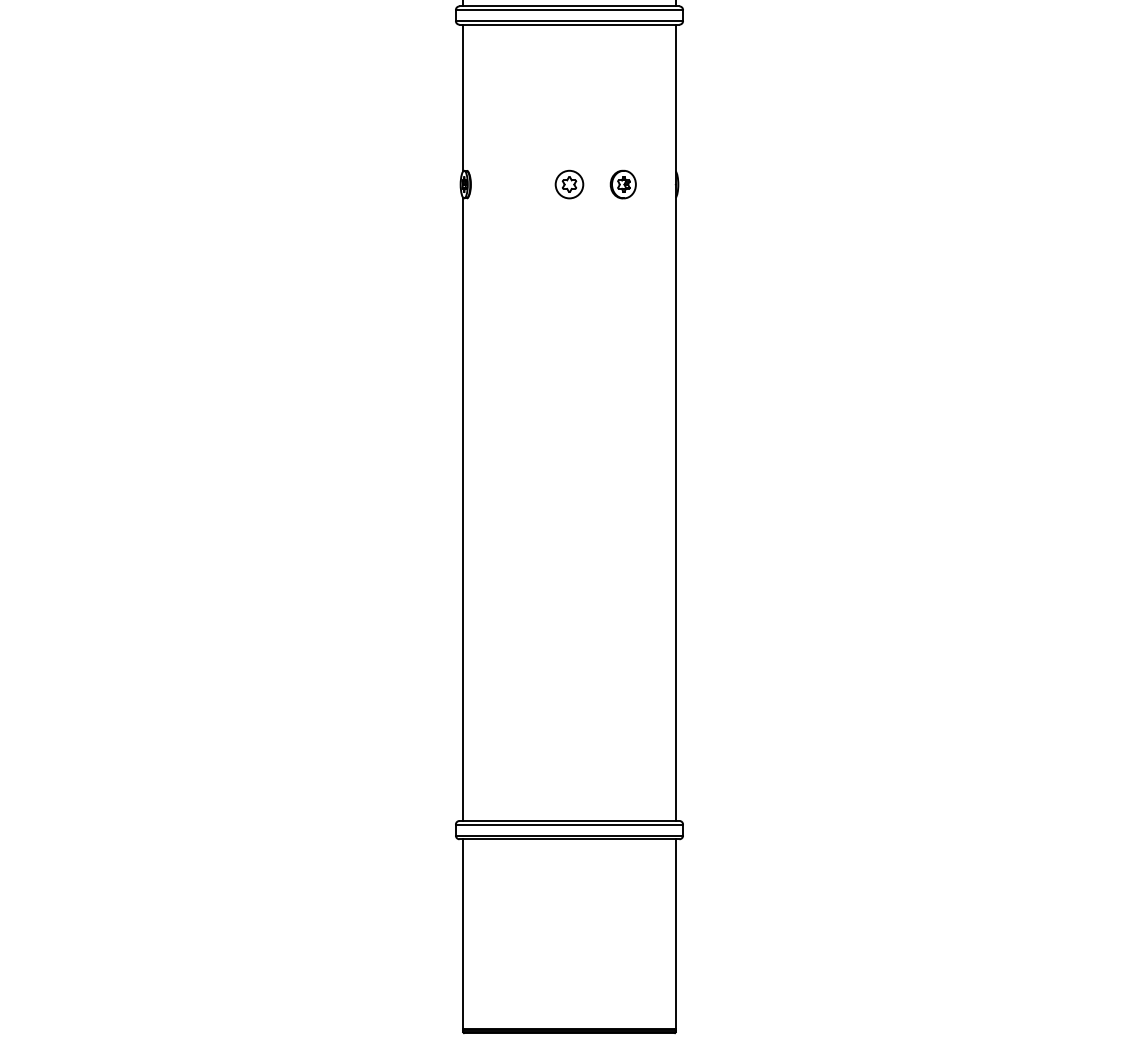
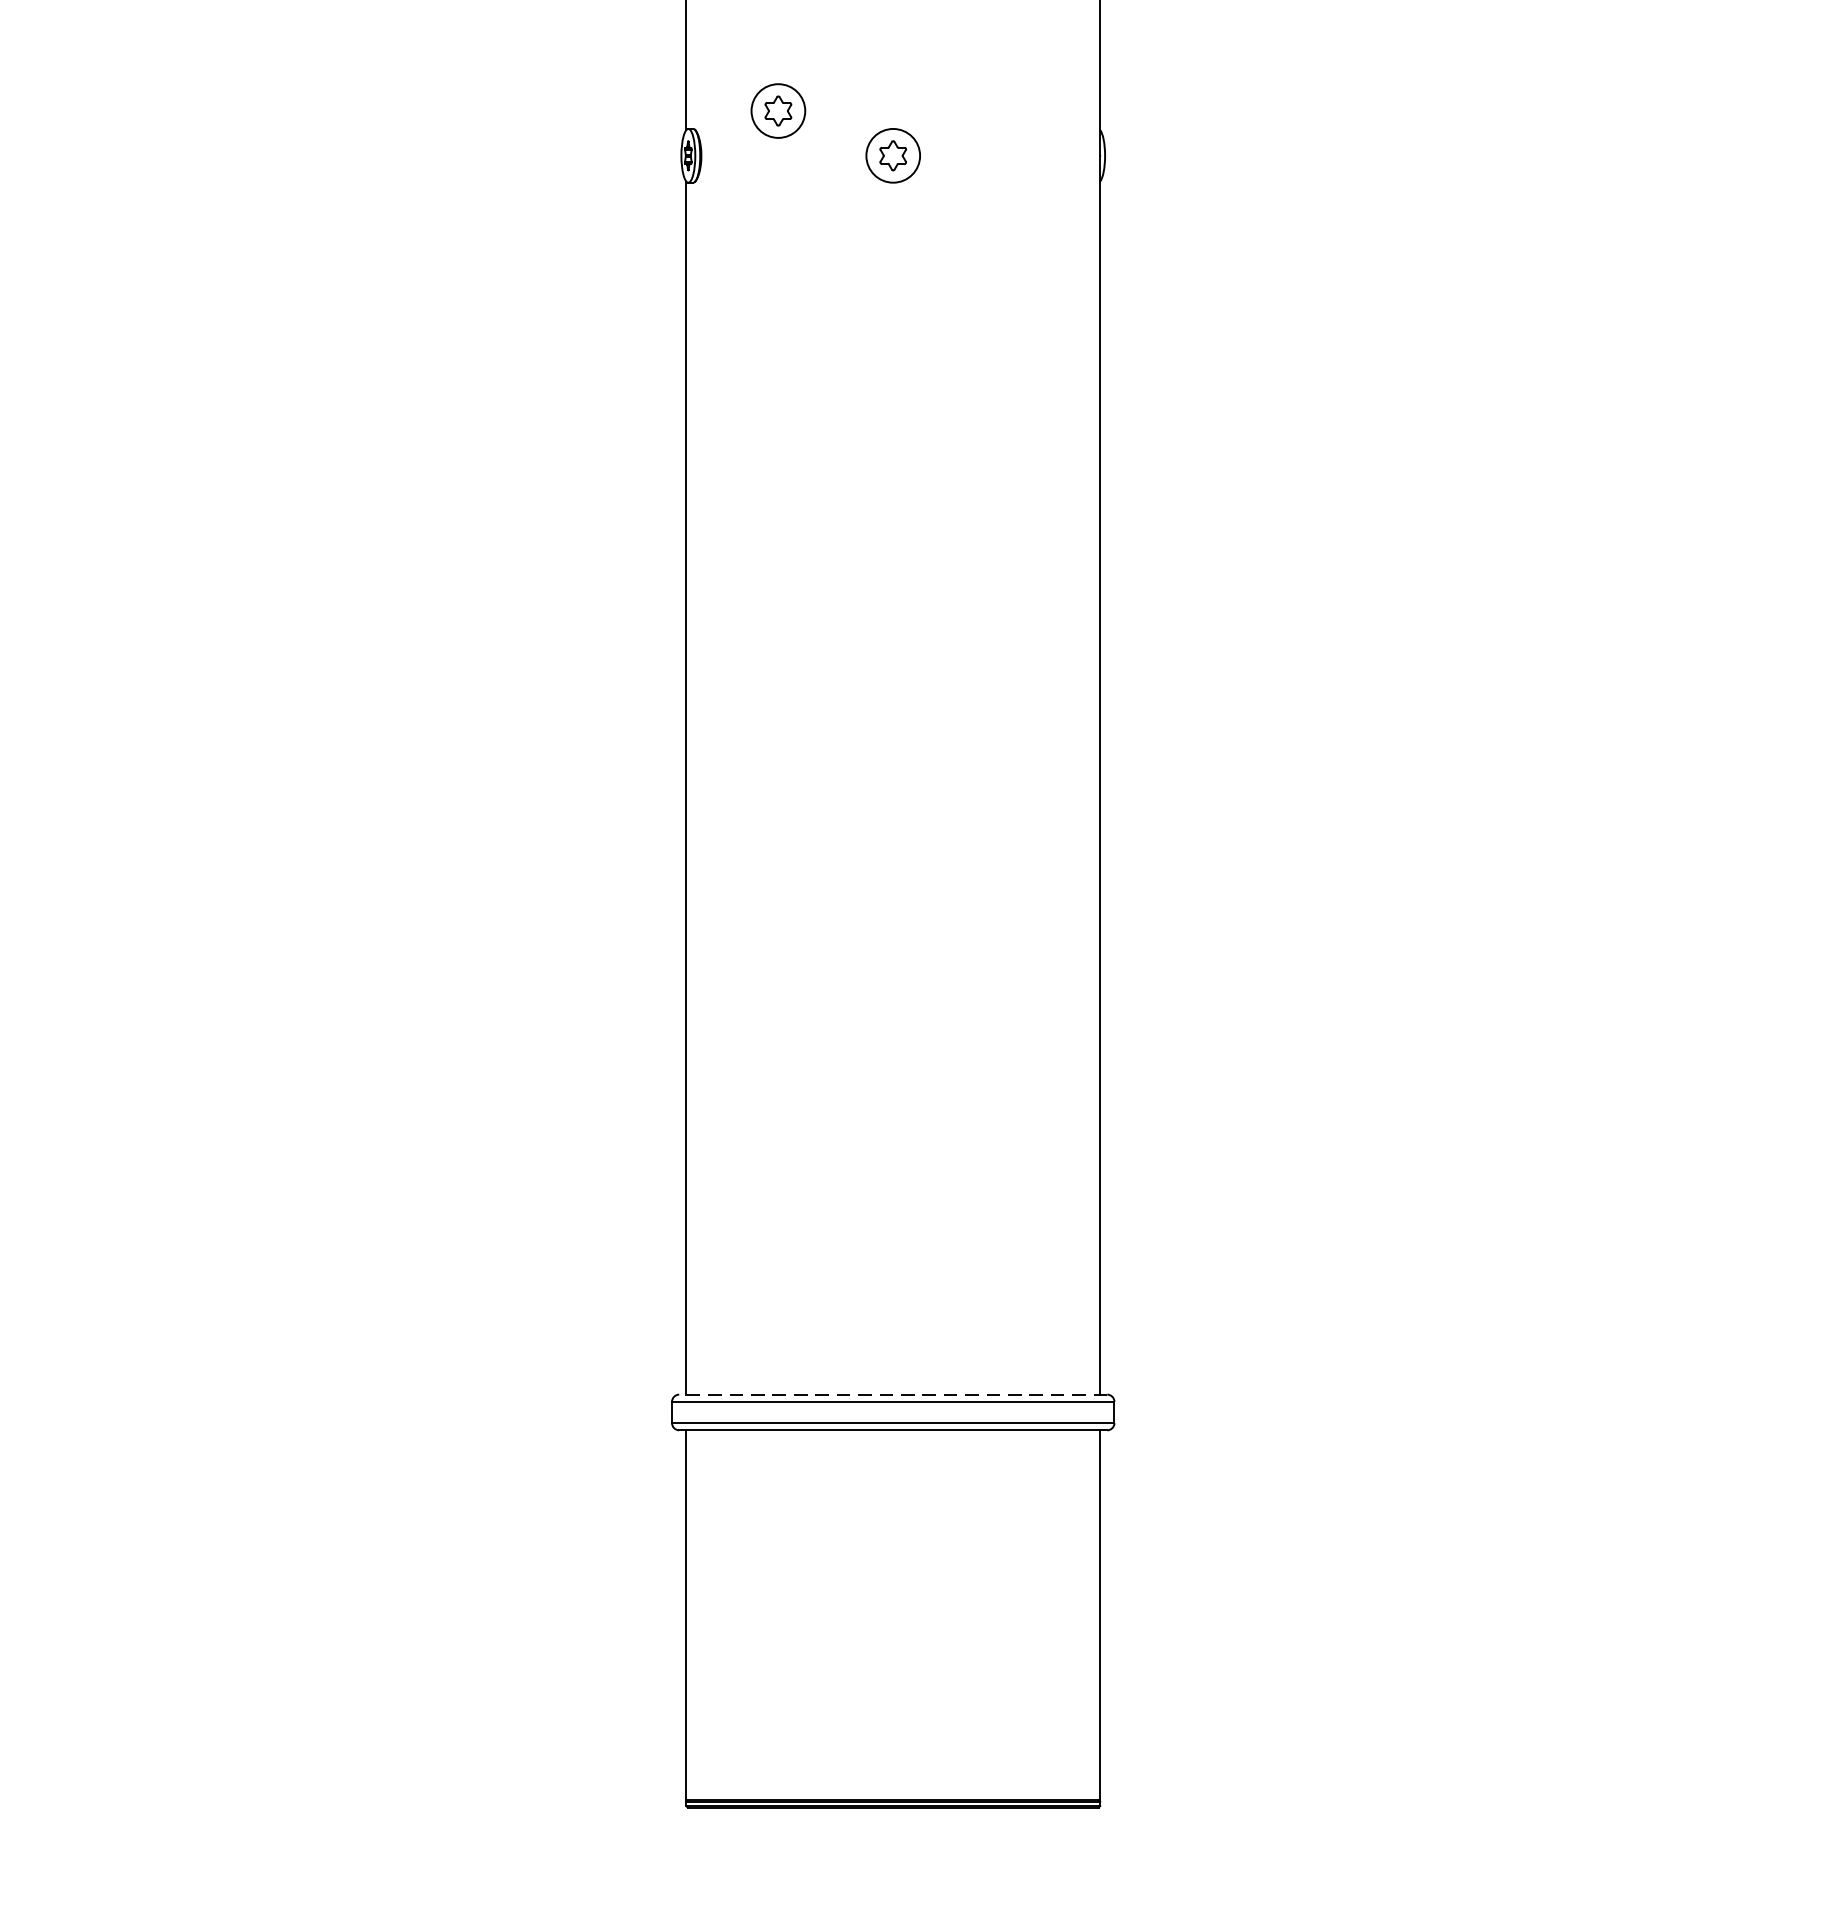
part: (510, 161) -> (778, 110), added
part: (622, 184) -> (996, 155), removed
line: (569, 820) -> (893, 1393), solid -> dashed

